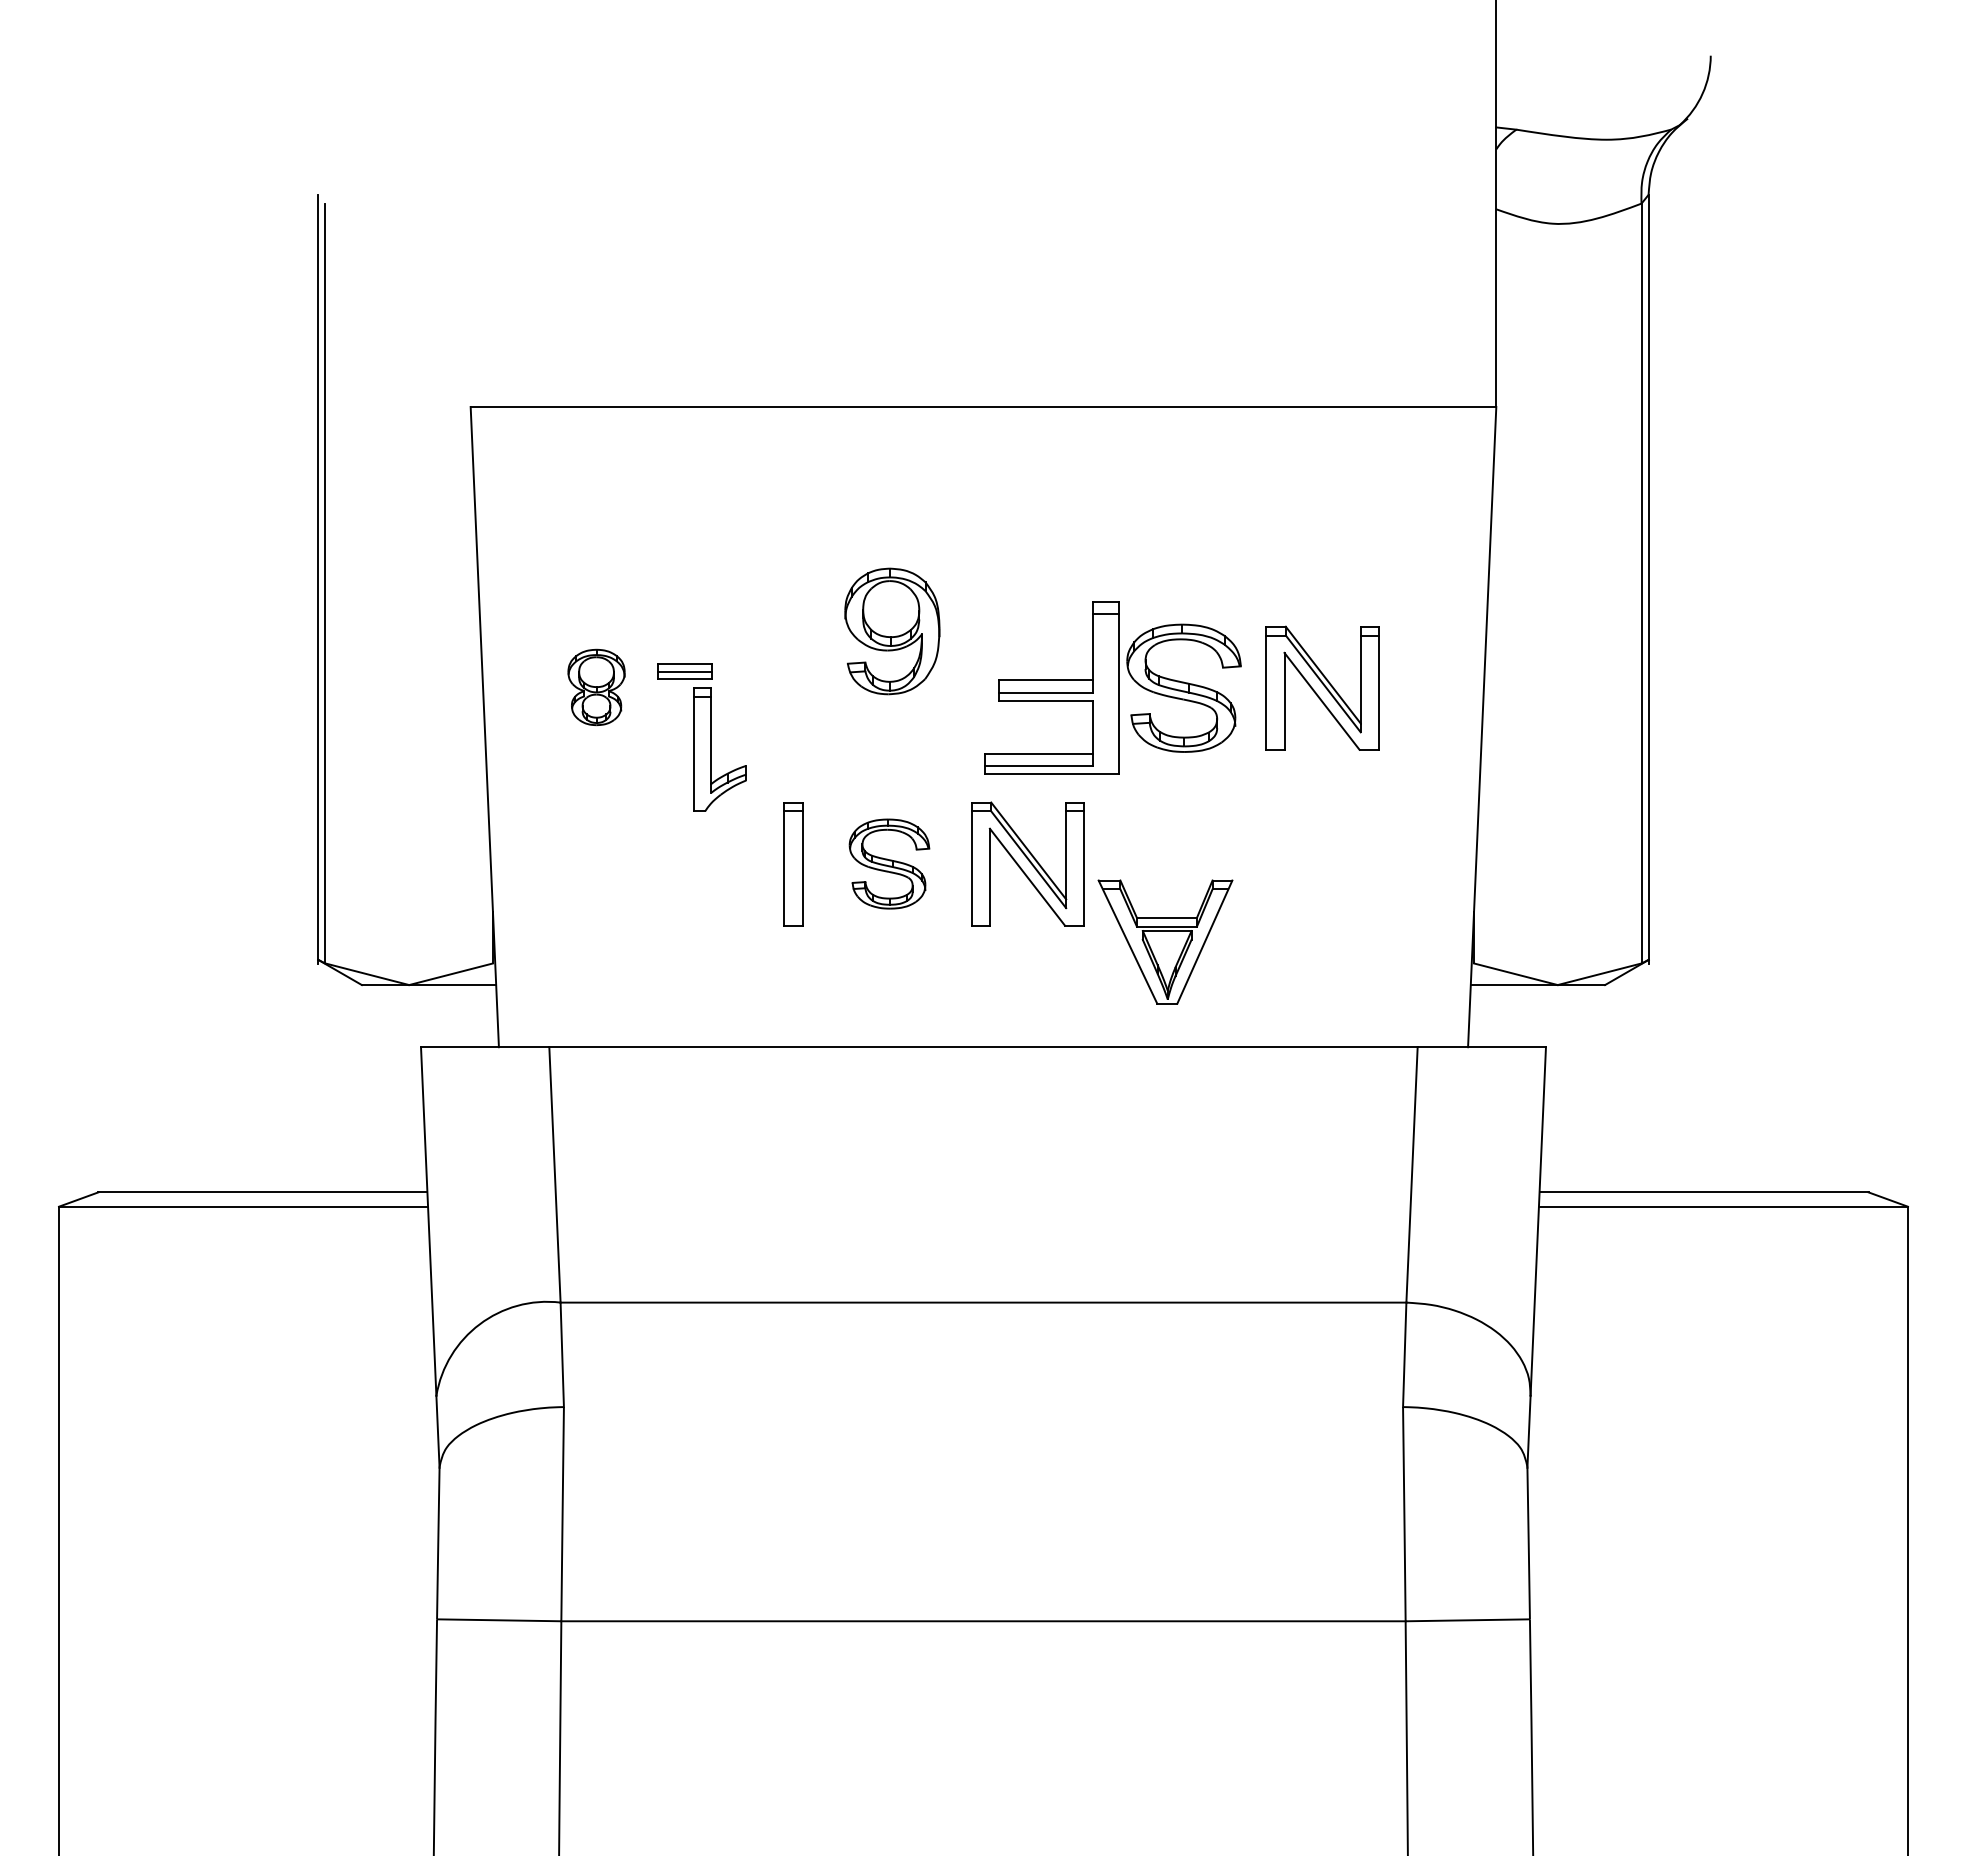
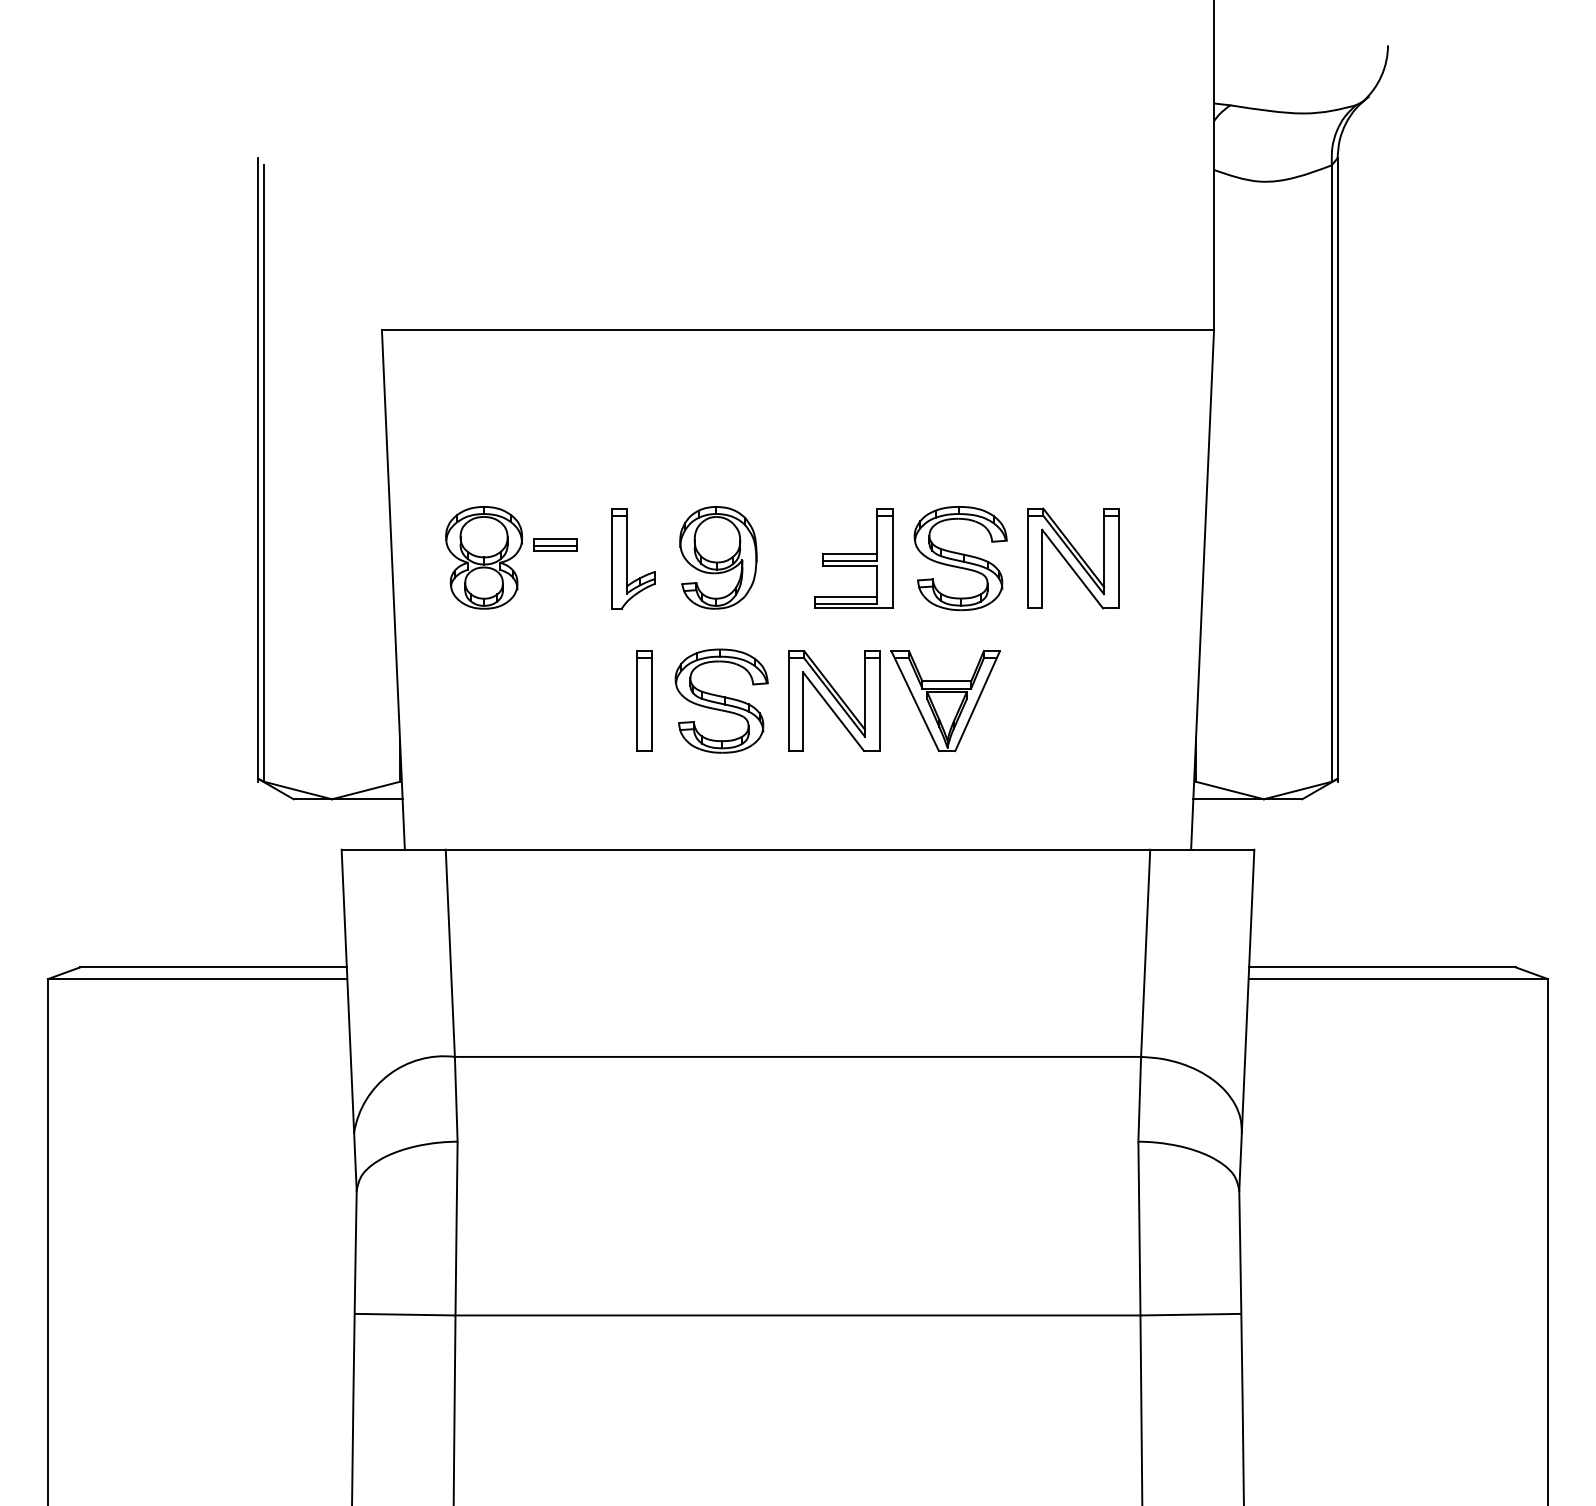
part: (892, 631) -> (718, 557), moved
part: (596, 687) -> (484, 557), size x1.67
part: (1051, 688) -> (853, 558), size x0.71
part: (711, 749) -> (626, 558), moved
part: (889, 863) -> (721, 700), size x1.43
part: (1165, 941) -> (945, 700), moved

